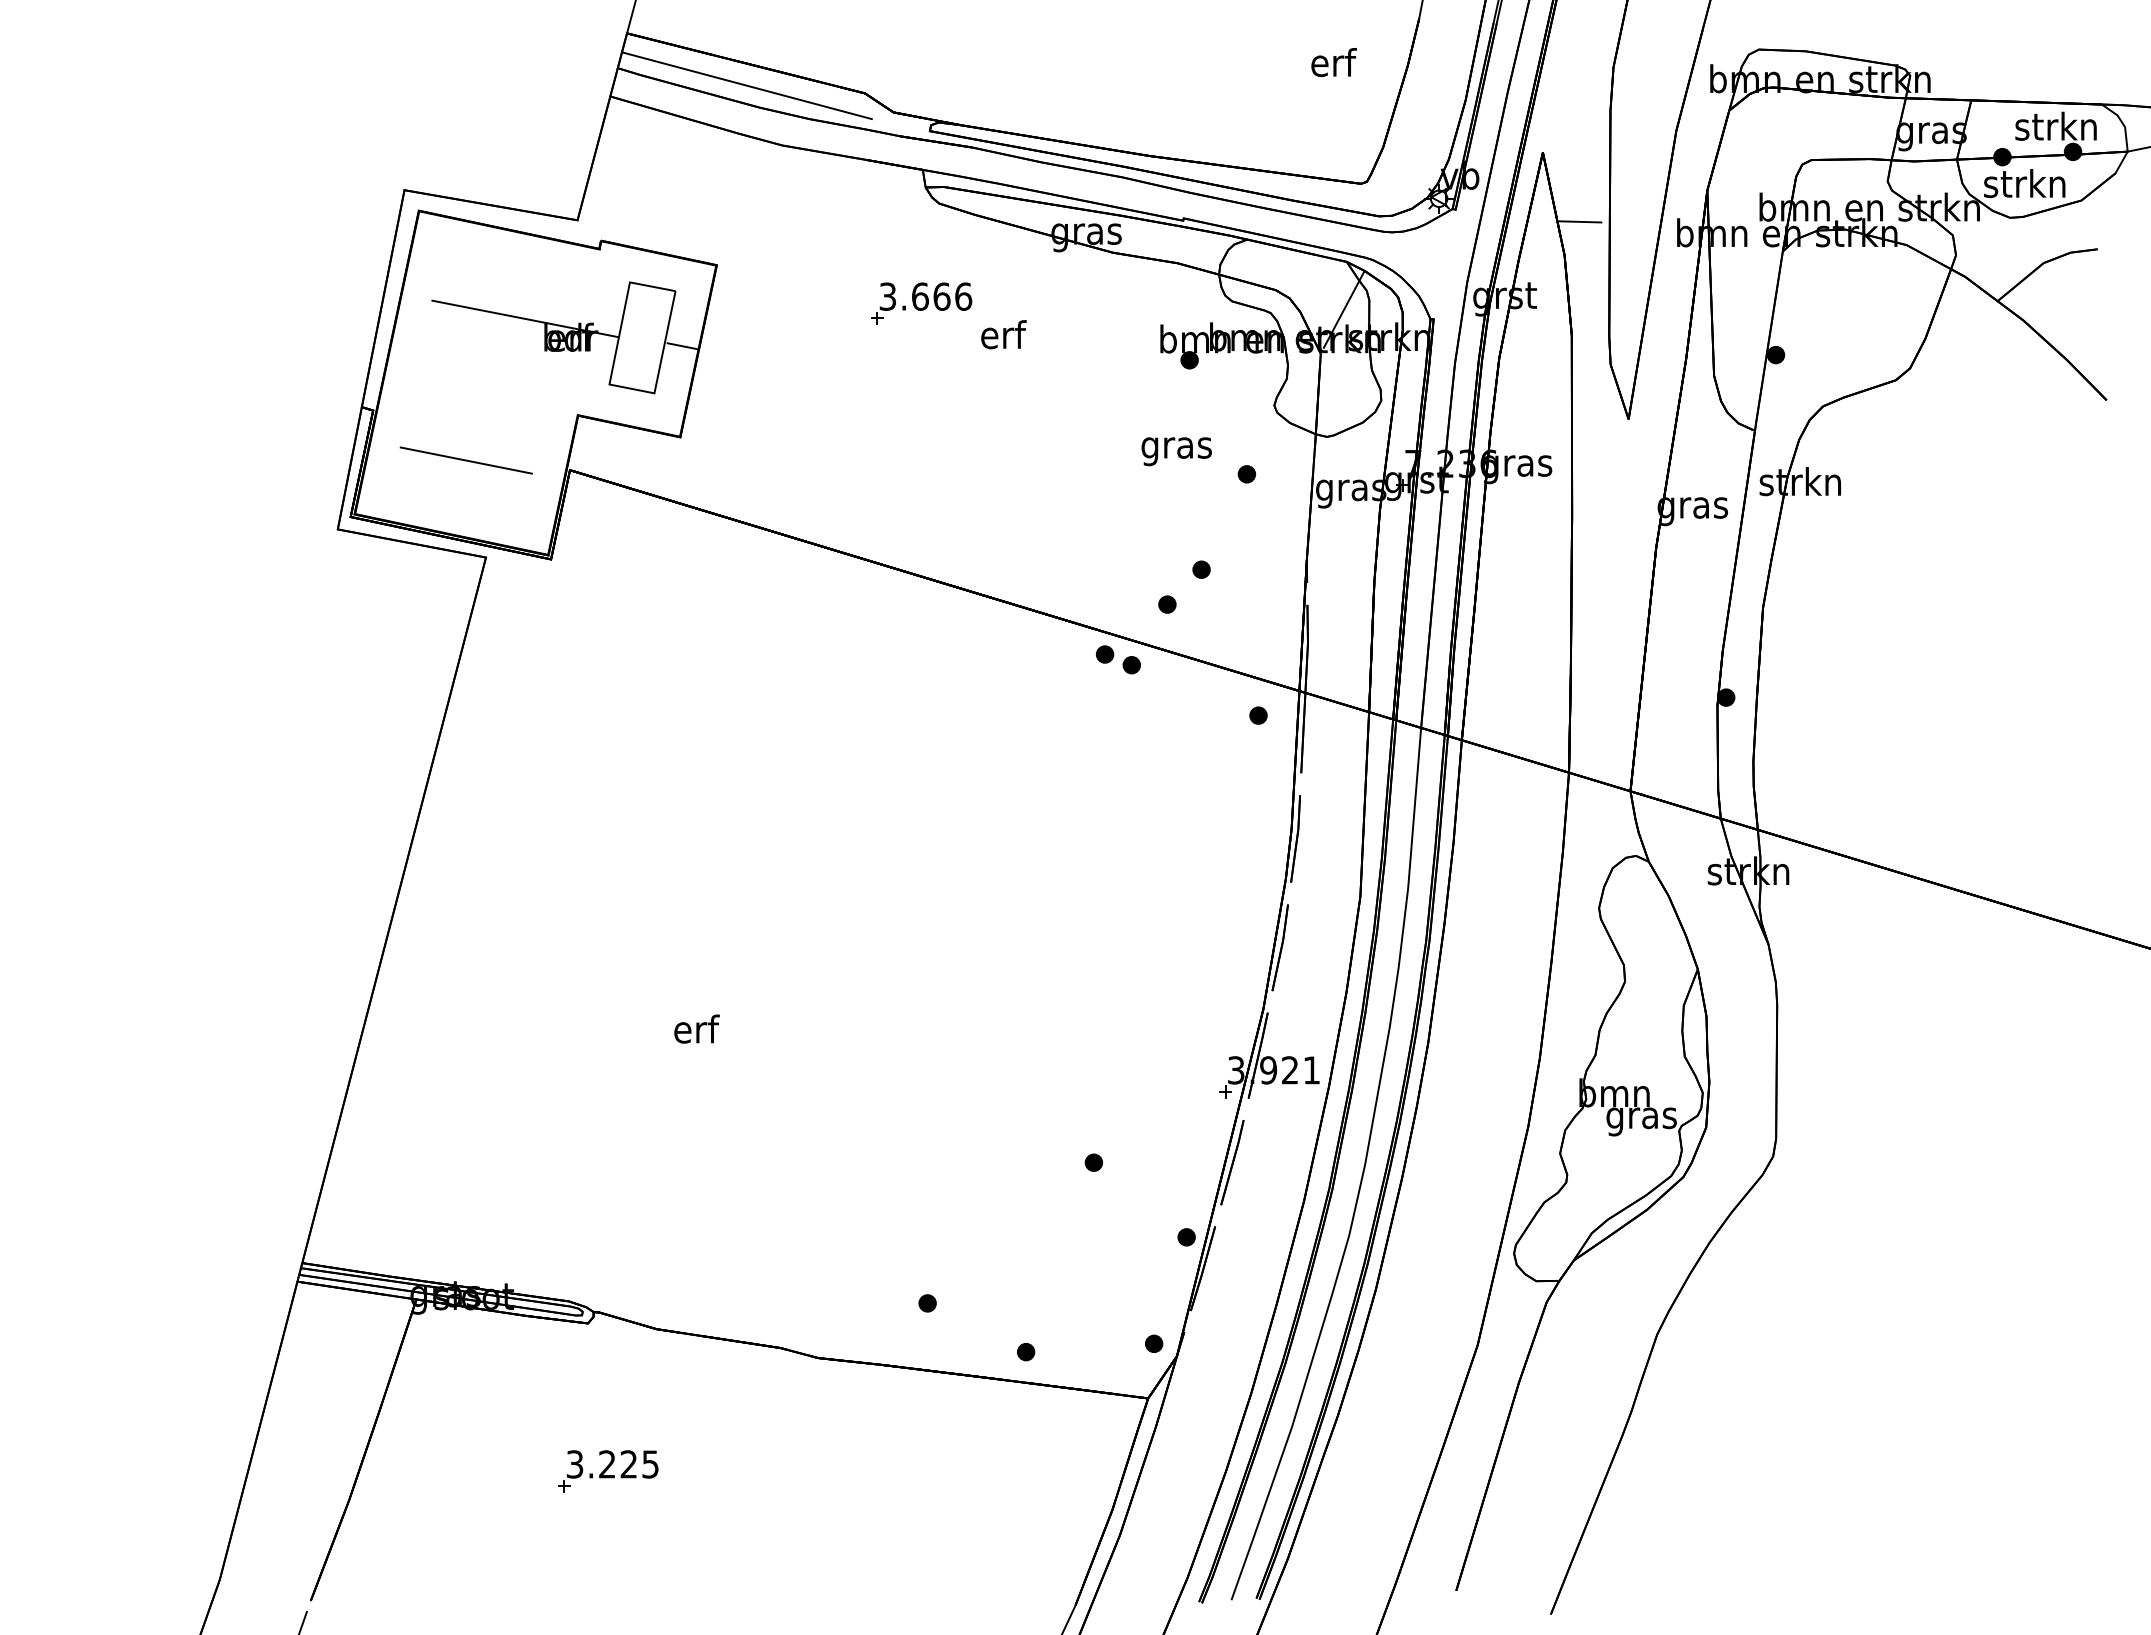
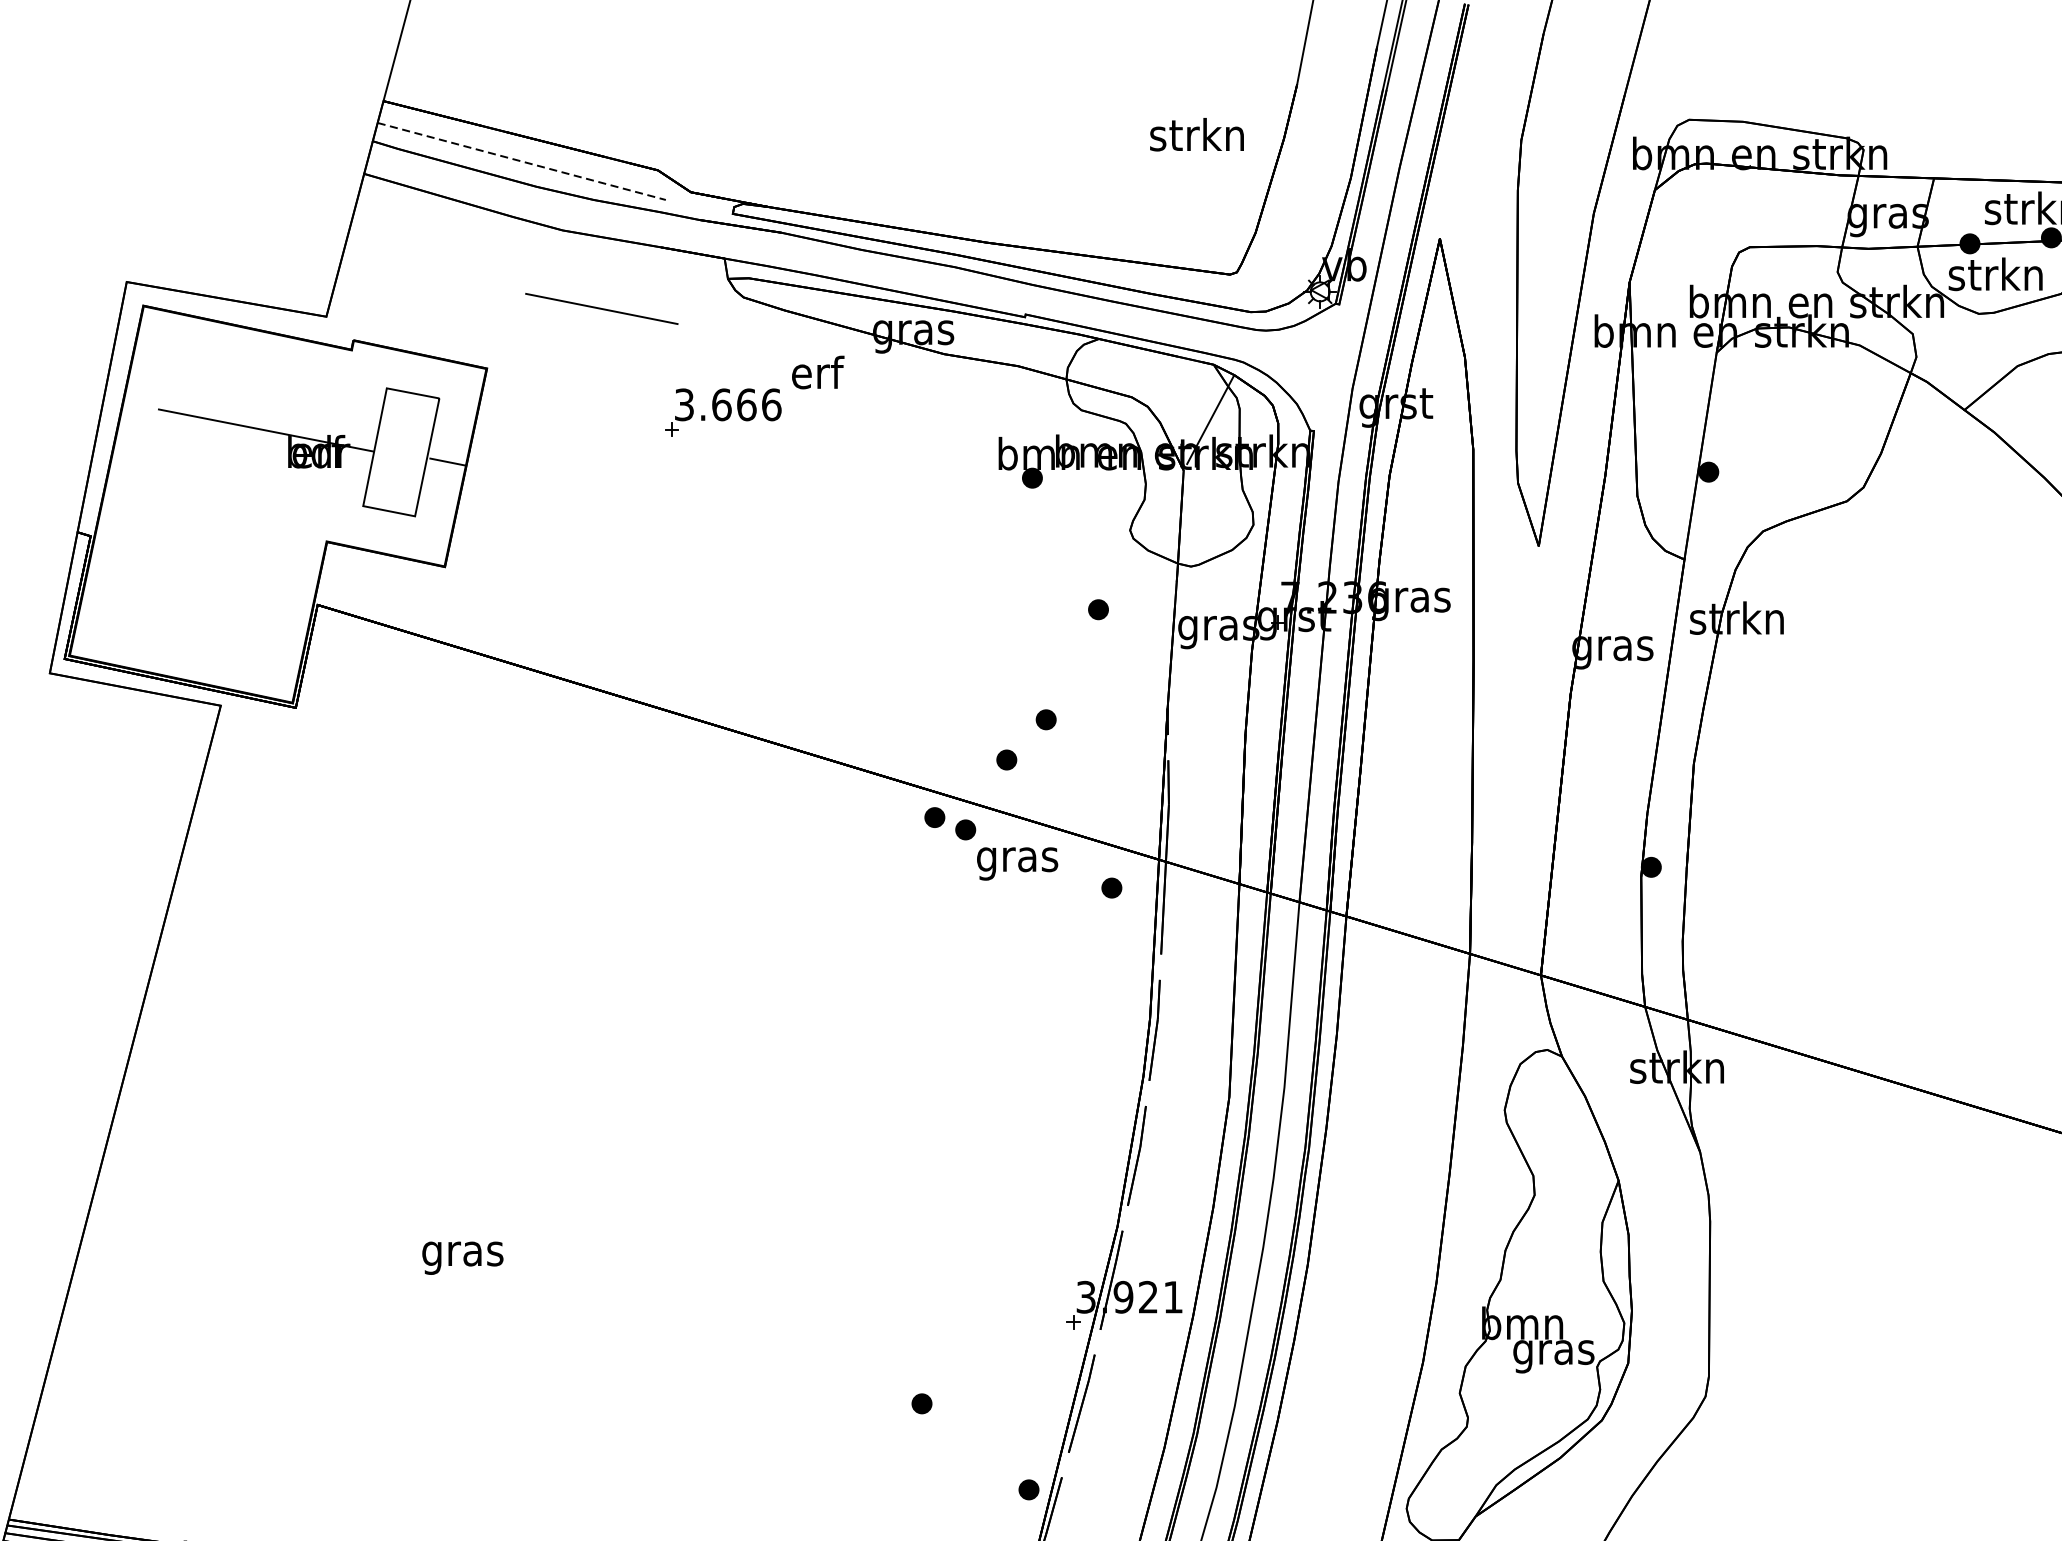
text: (1331, 62) -> (1196, 134), erf -> strkn
line: (747, 85) -> (522, 161), solid -> dashed
line: (1579, 221) -> (1482, 318), removed
text: (1003, 334) -> (817, 372), moved
text: (1176, 451) -> (1017, 863), moved
line: (465, 460) -> (600, 308), moved
text: (695, 1032) -> (462, 1253), erf -> gras

